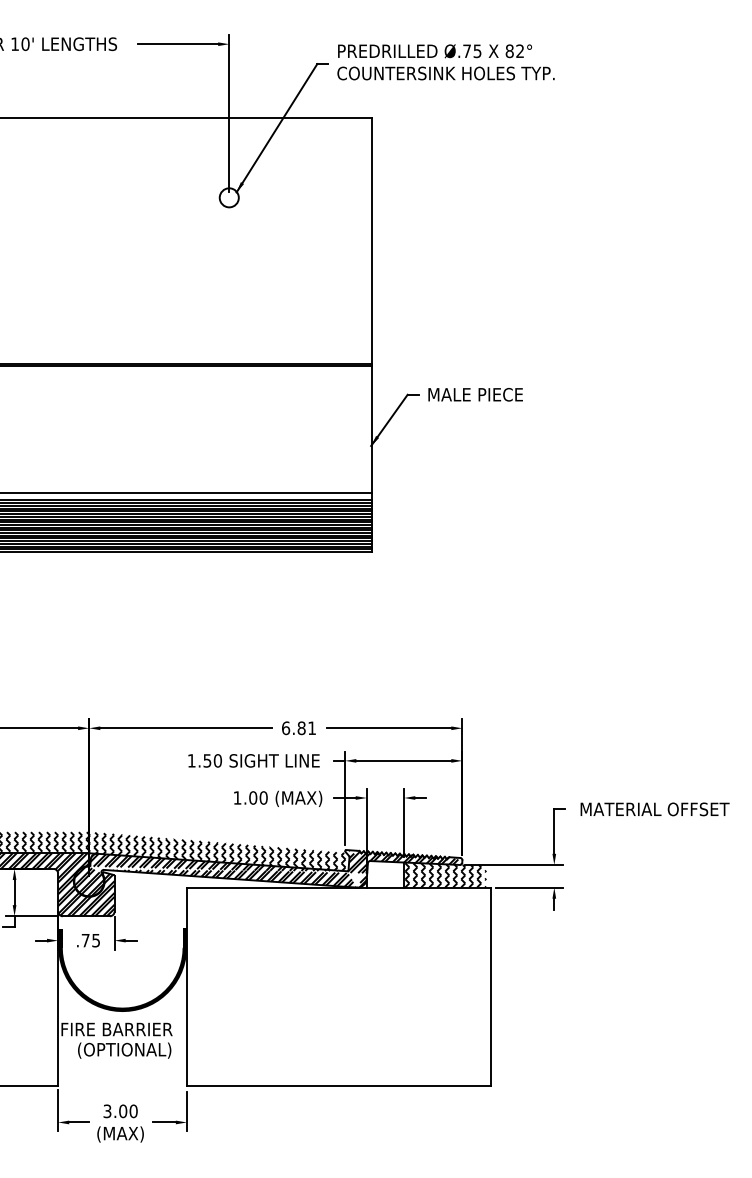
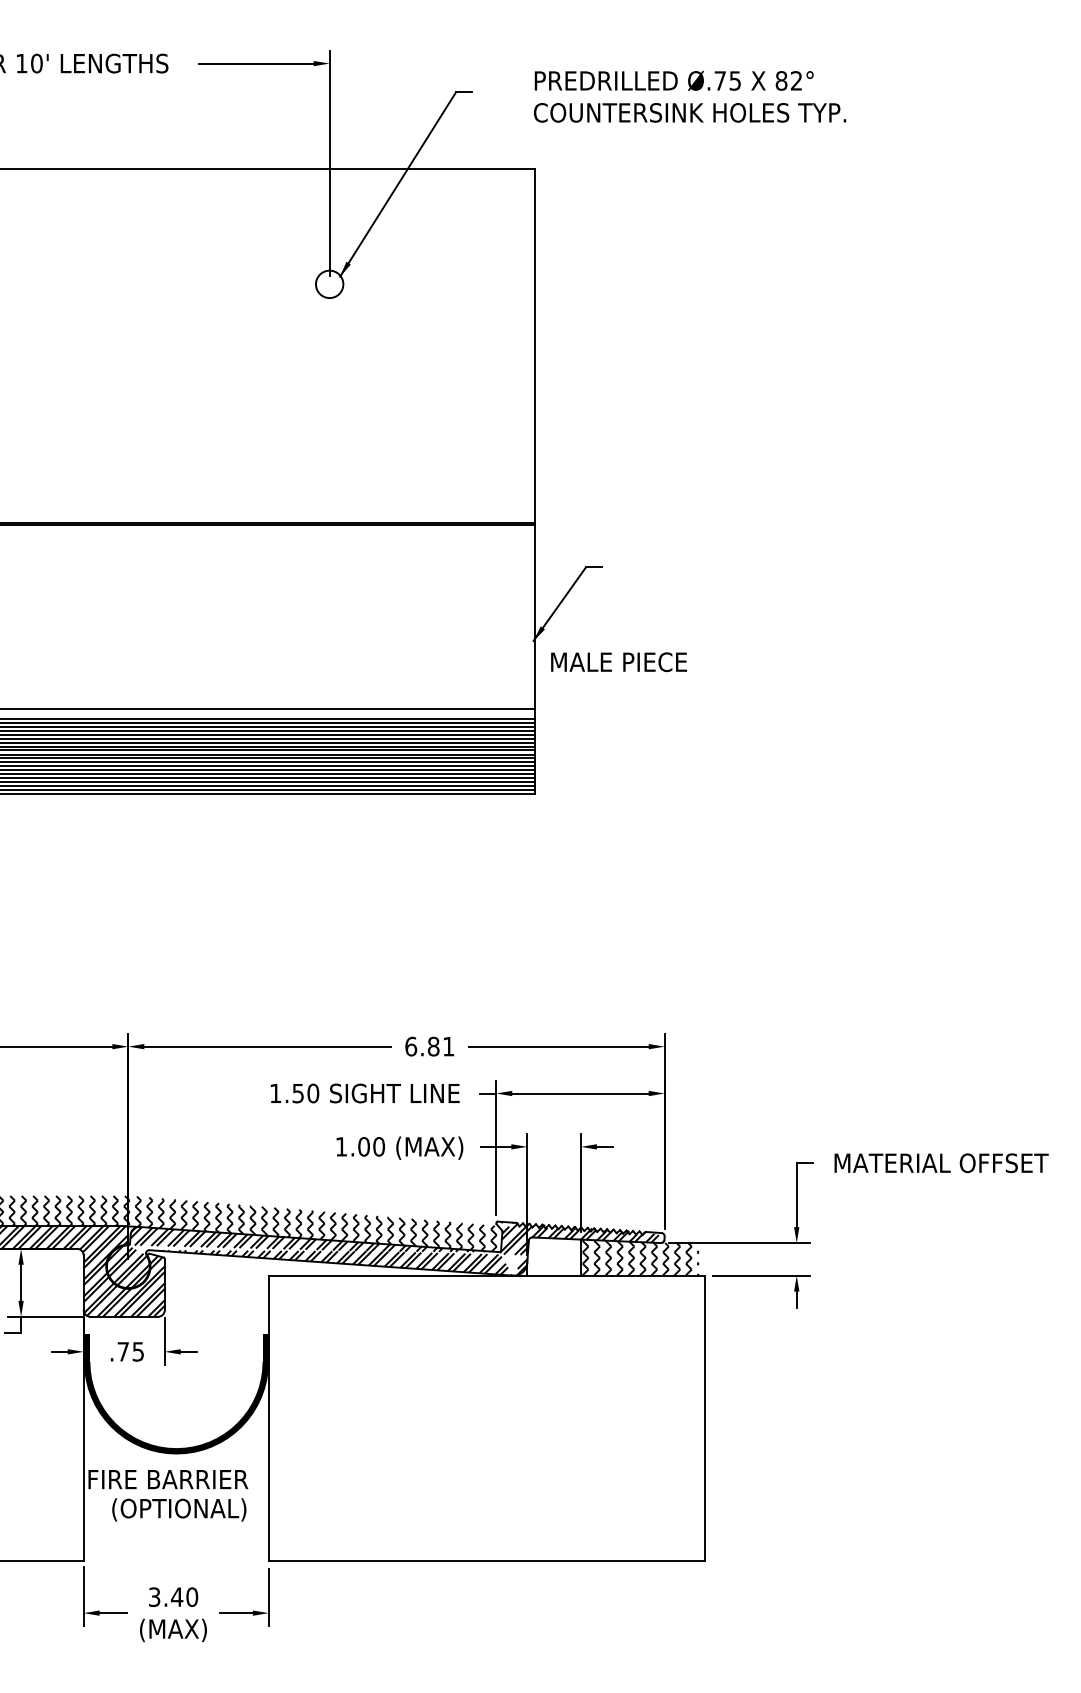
text: (445, 62) -> (689, 97), moved
text: (475, 394) -> (618, 661), moved
text: (122, 1111) -> (176, 1597), 3.00 -> 3.40

